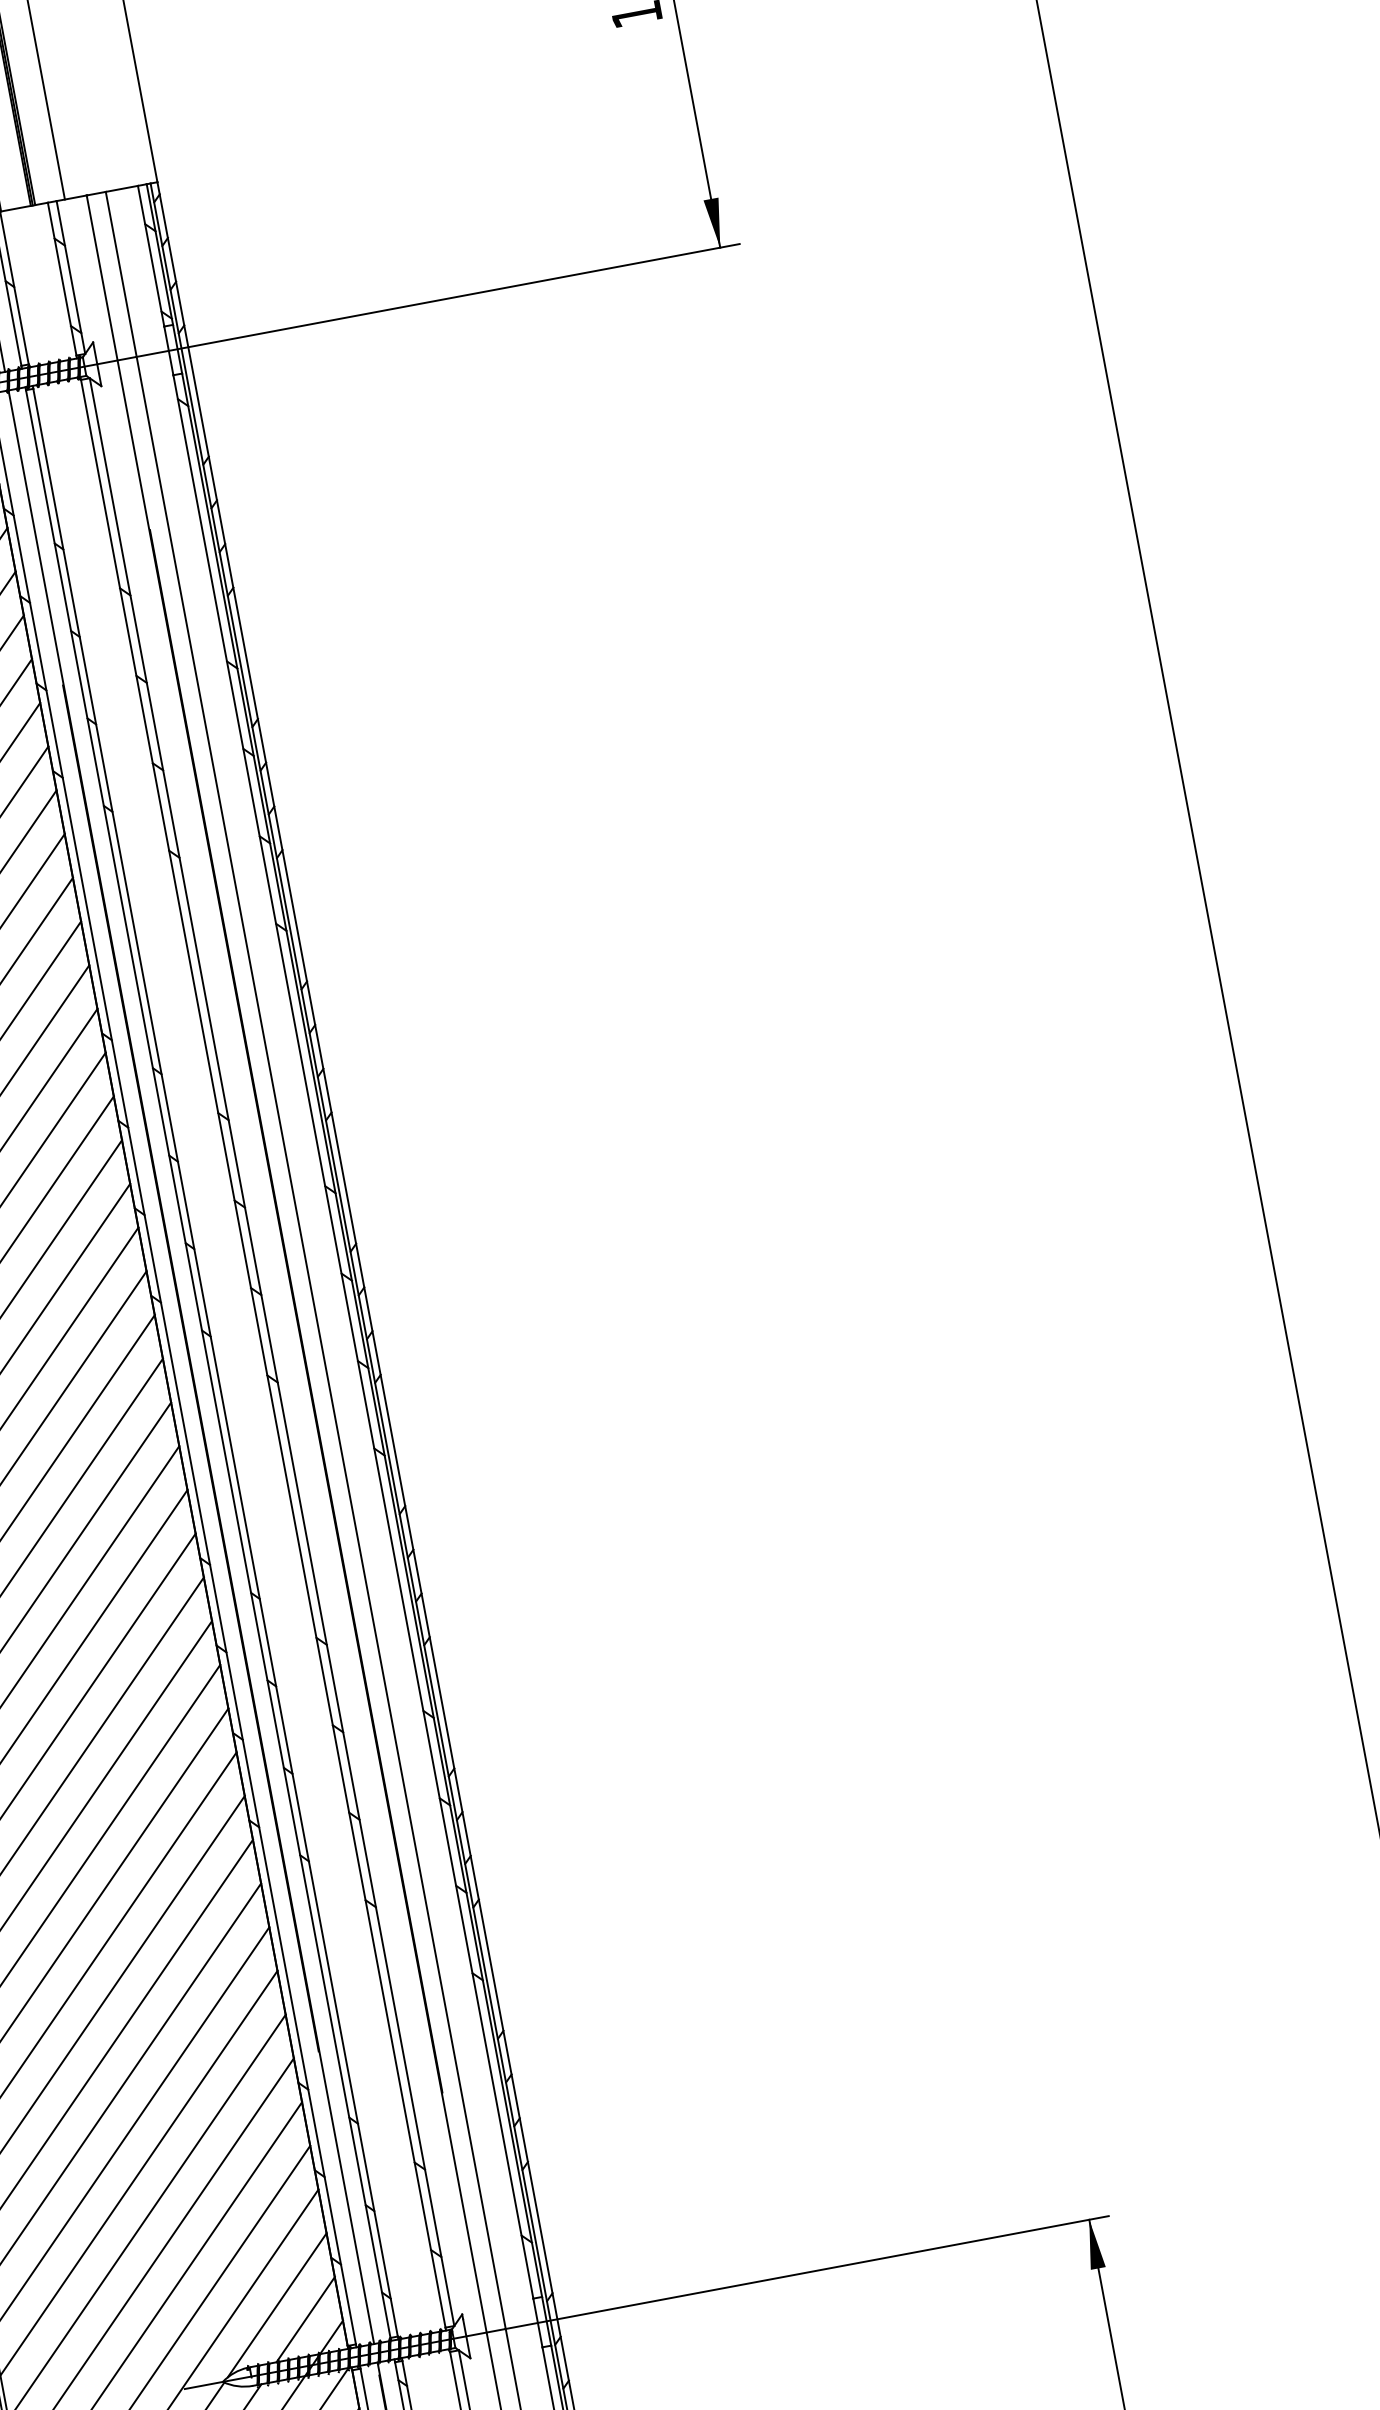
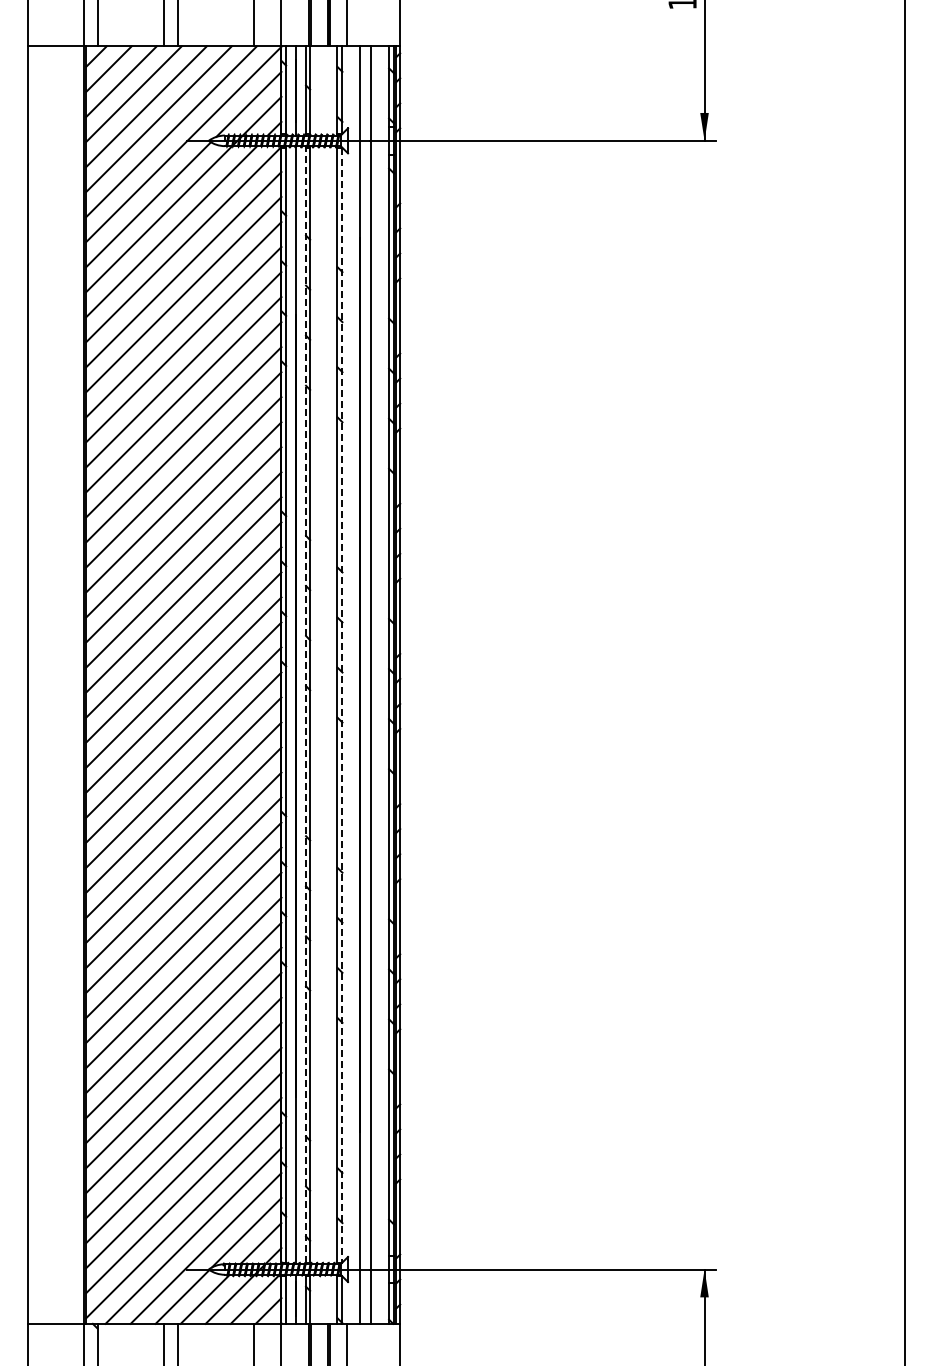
line: (272, 1352) -> (342, 705), solid -> dashed
line: (207, 1363) -> (305, 704), solid -> dashed

